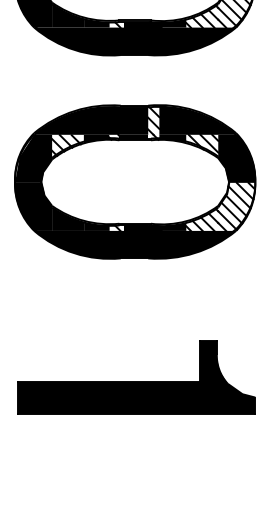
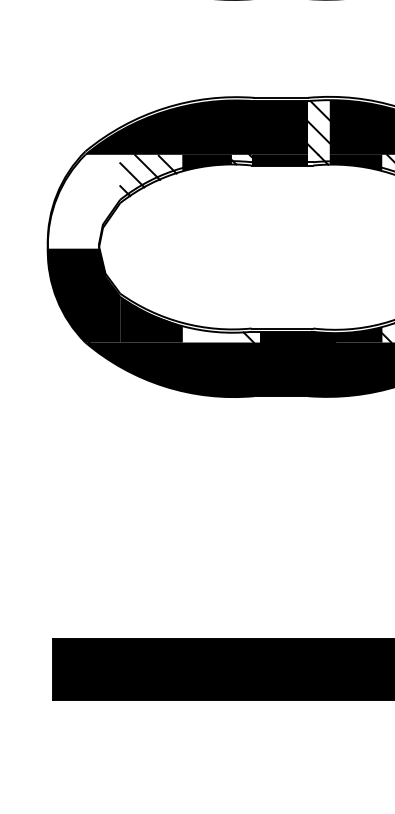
fill: (33, 158) -> (83, 201), removed
fill: (96, 226) -> (206, 333), removed

